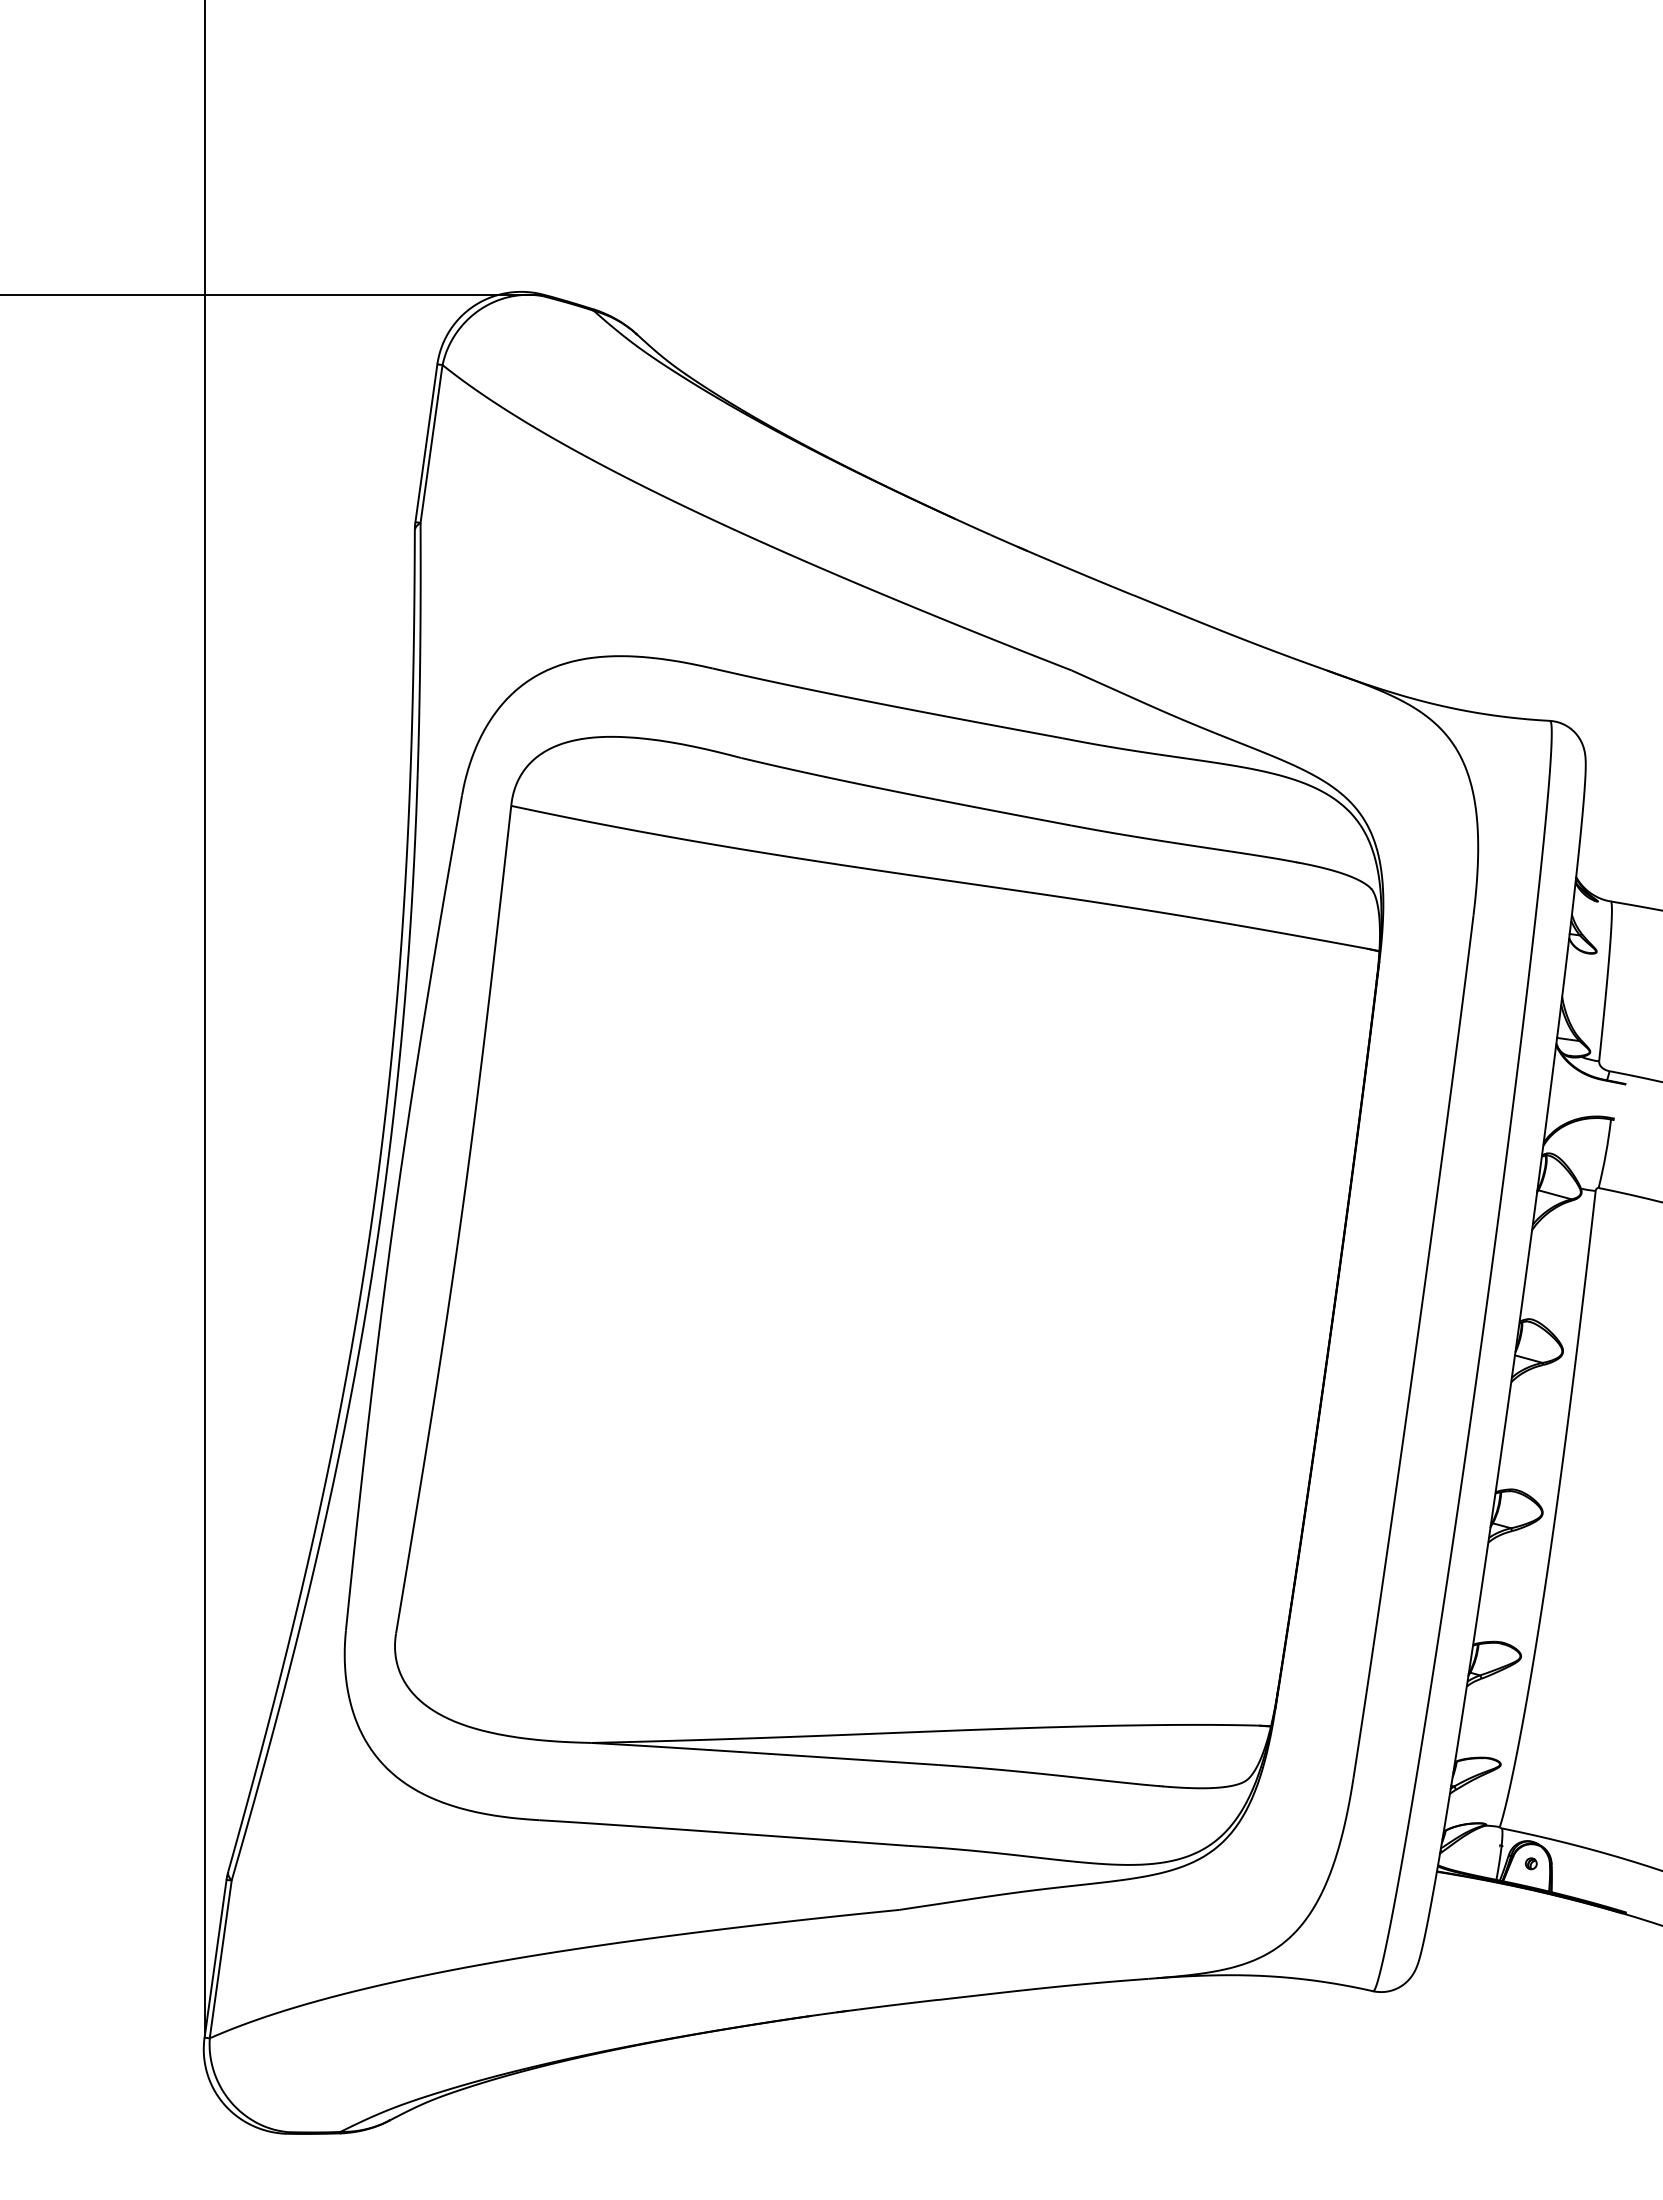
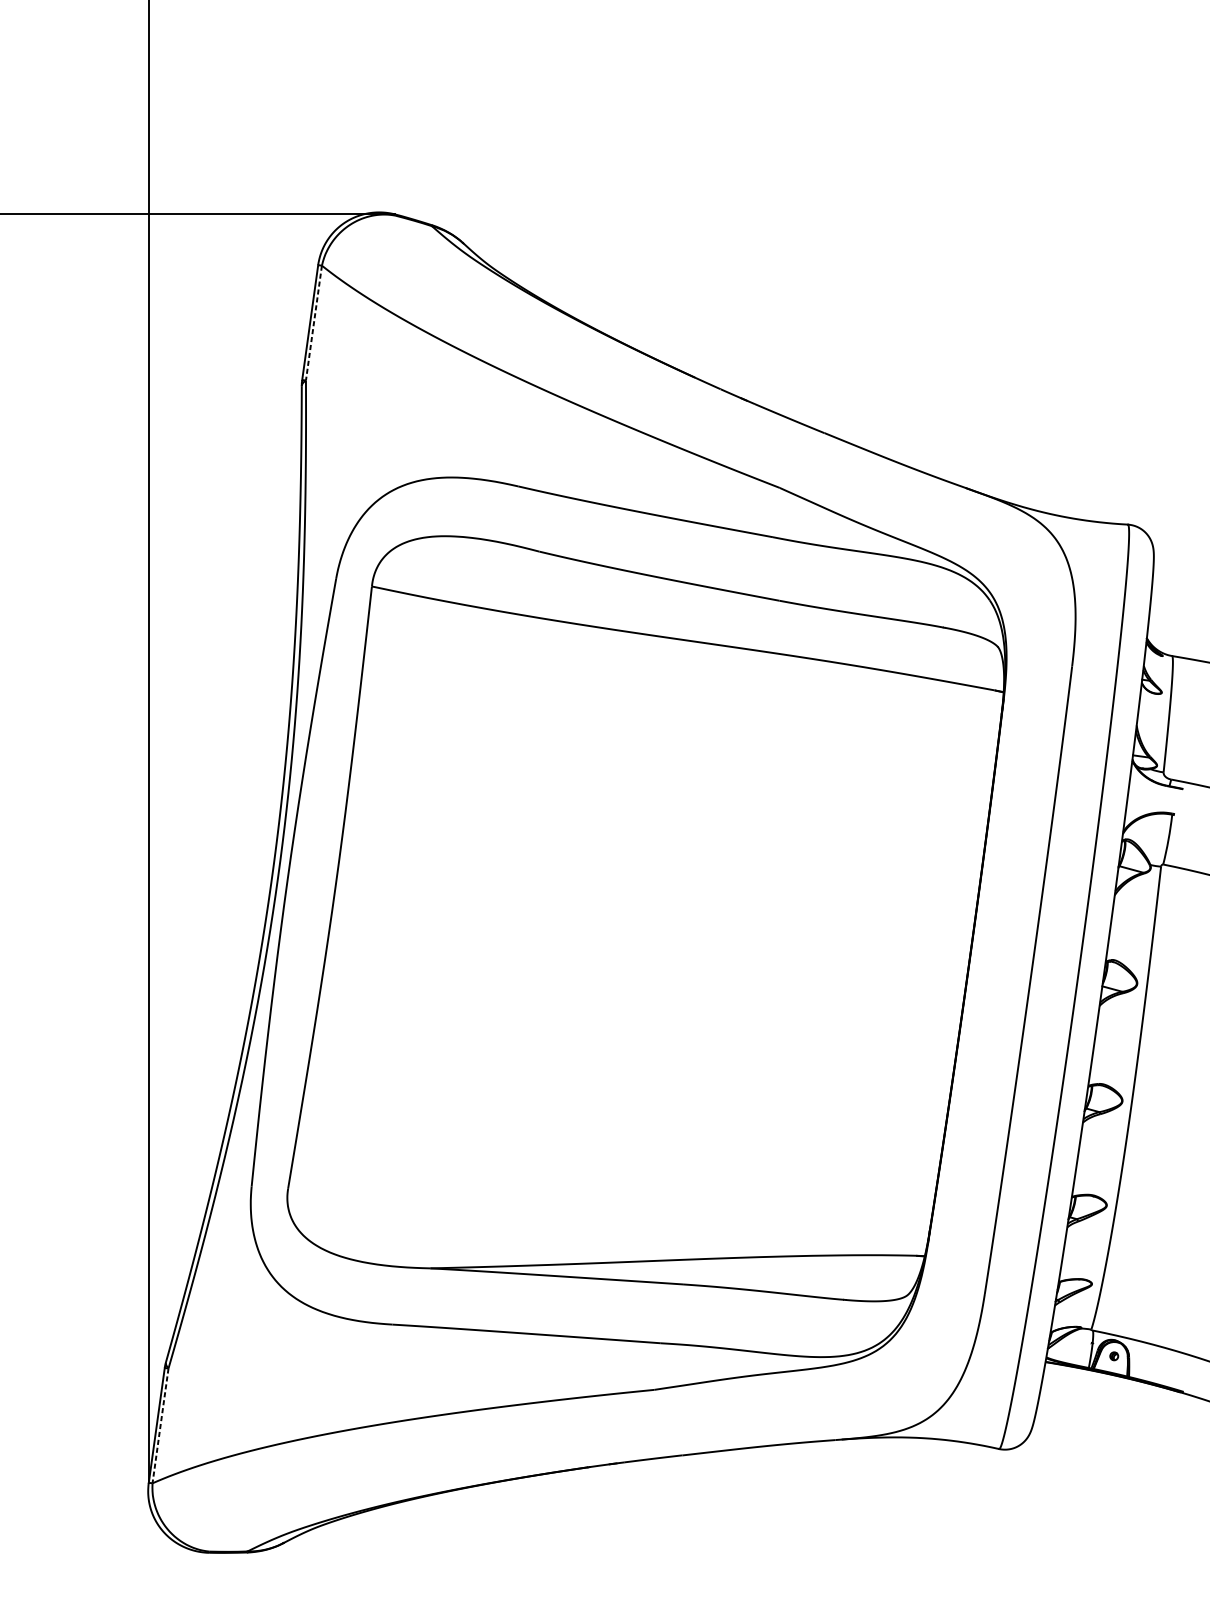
line: (431, 443) -> (313, 322), solid -> dashed
line: (220, 1959) -> (160, 1425), solid -> dashed

